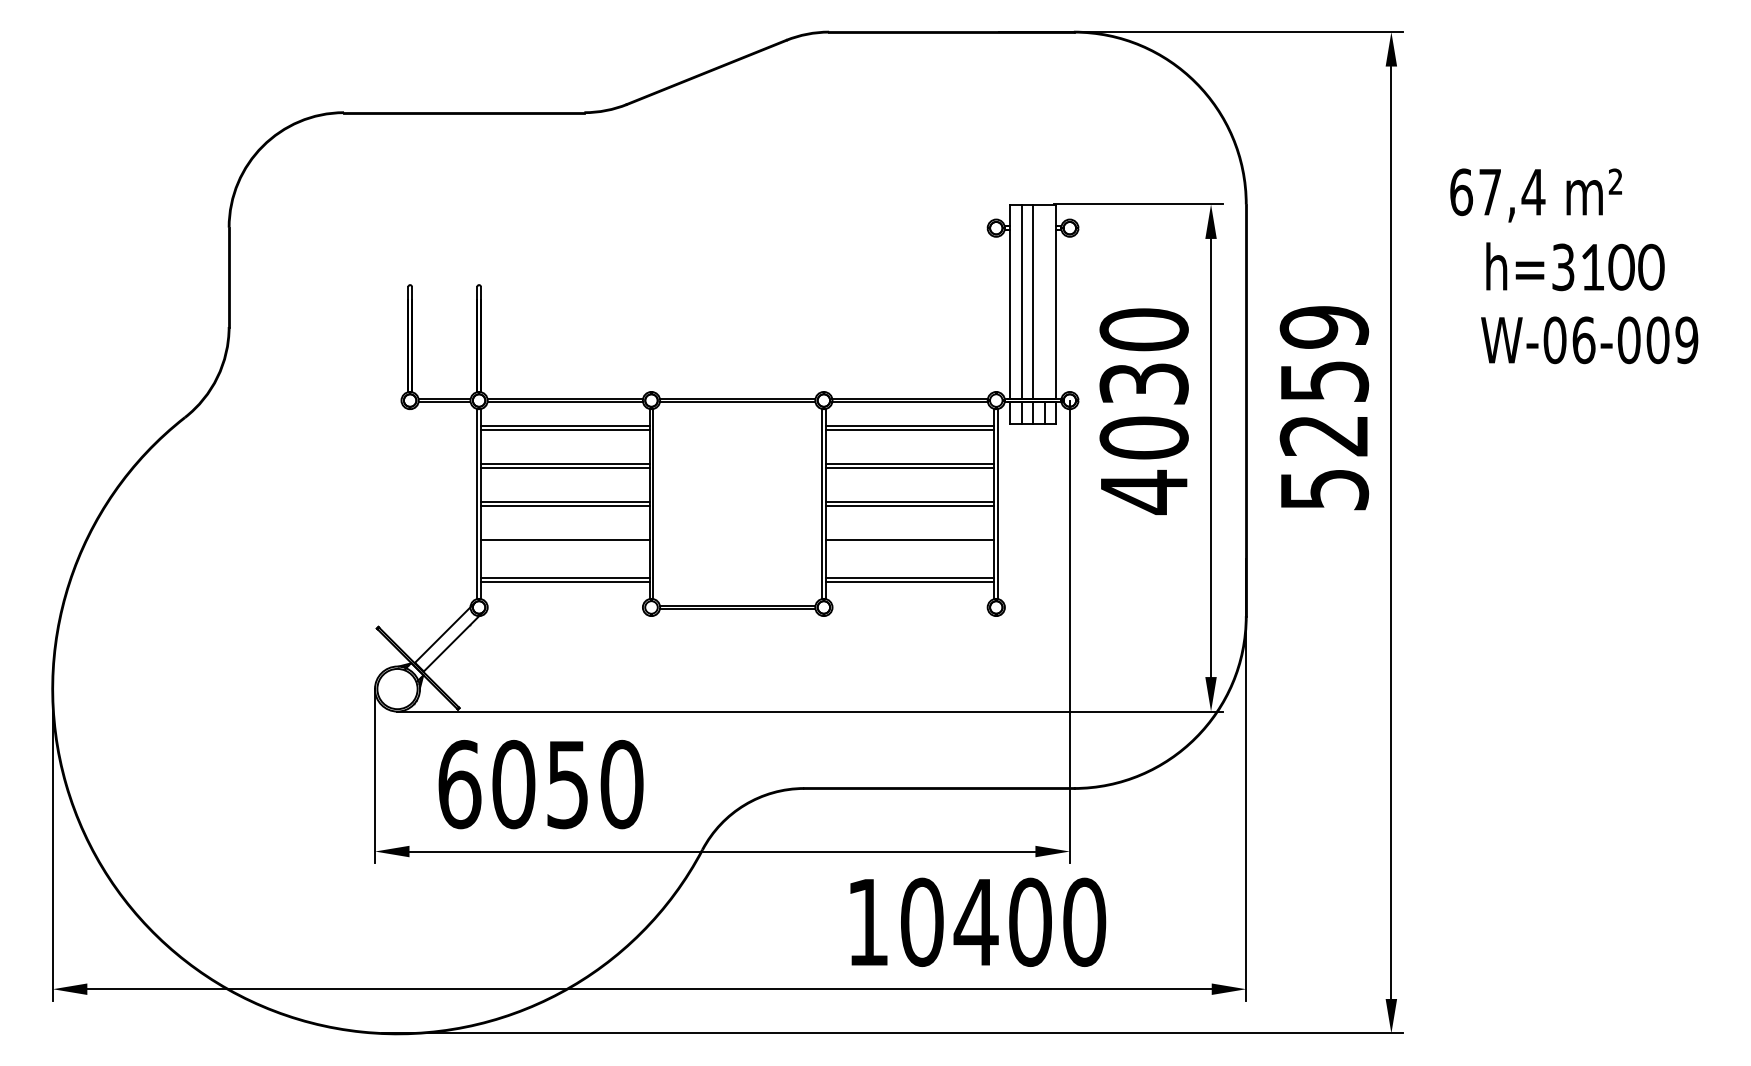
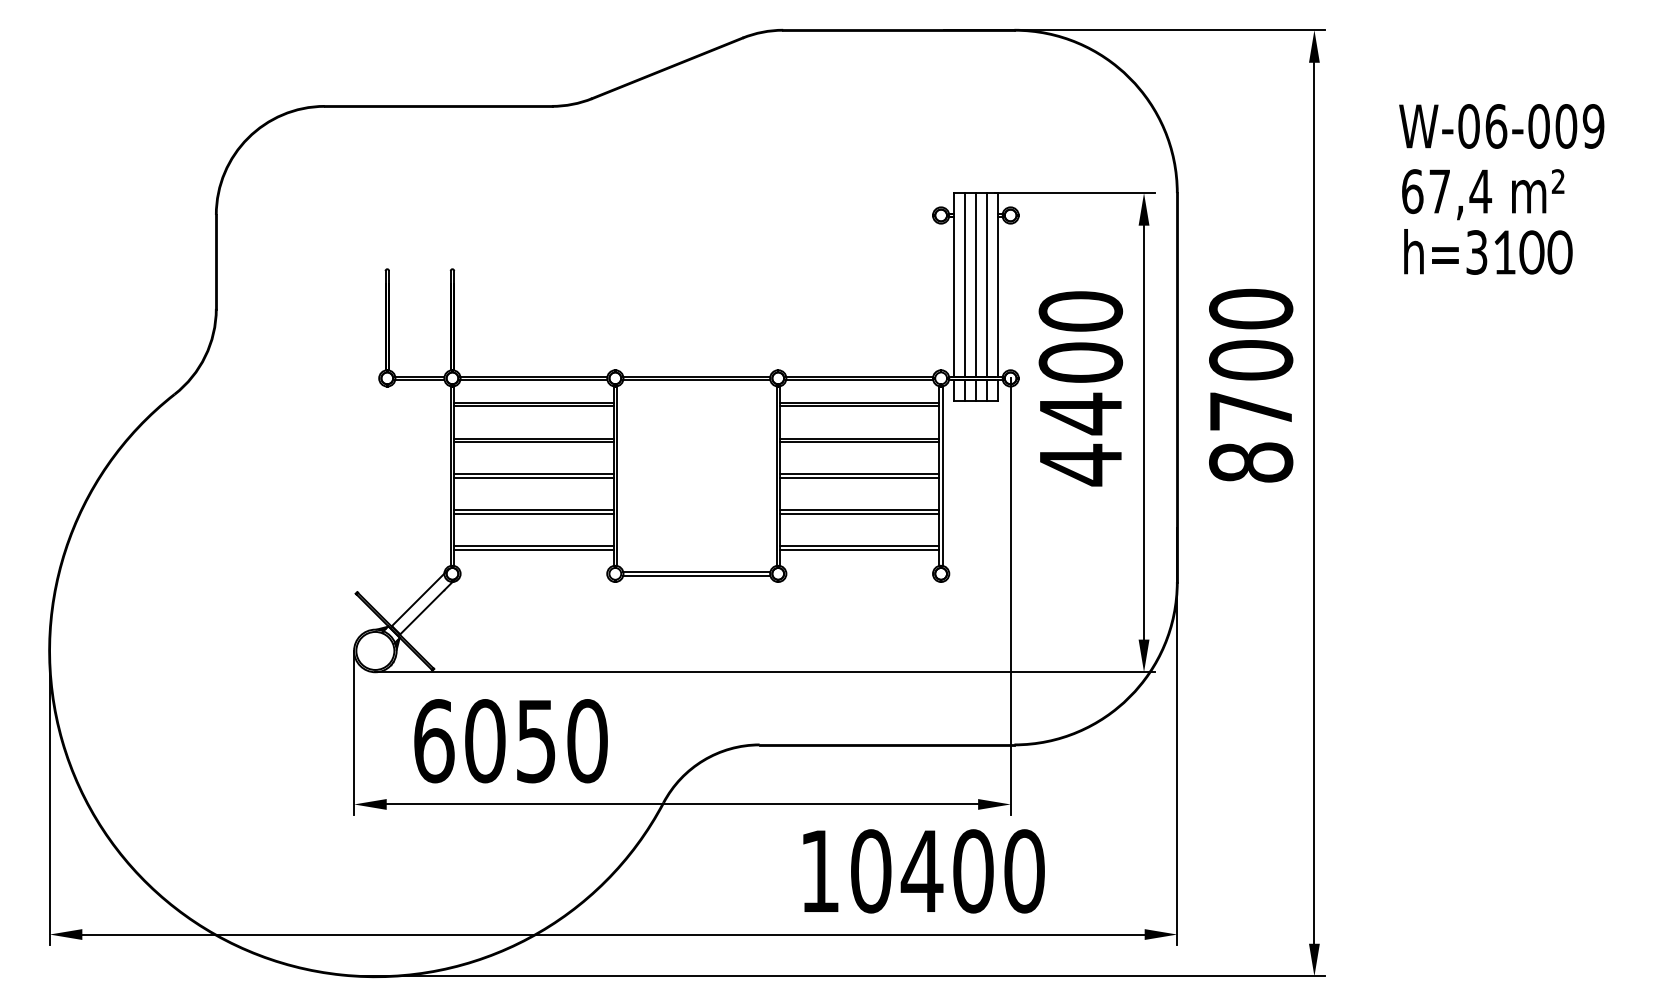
text: (1536, 195) -> (1483, 194), moved
line: (1044, 301) -> (986, 284), added
text: (1589, 340) -> (1501, 126), moved
text: (1324, 408) -> (1251, 385), 5259 -> 8700
text: (1143, 411) -> (1080, 388), 4030 -> 4400
line: (564, 543) -> (533, 513), added
line: (909, 543) -> (859, 513), added

